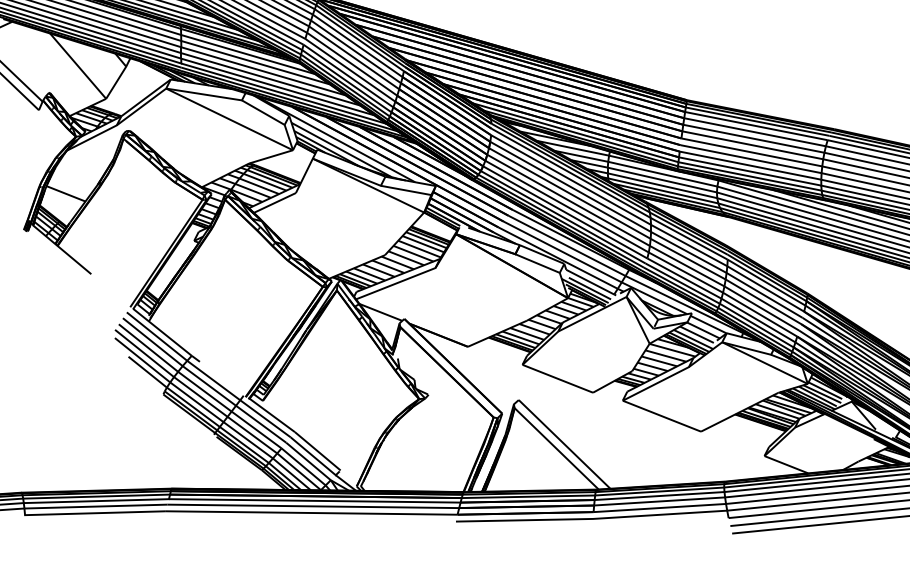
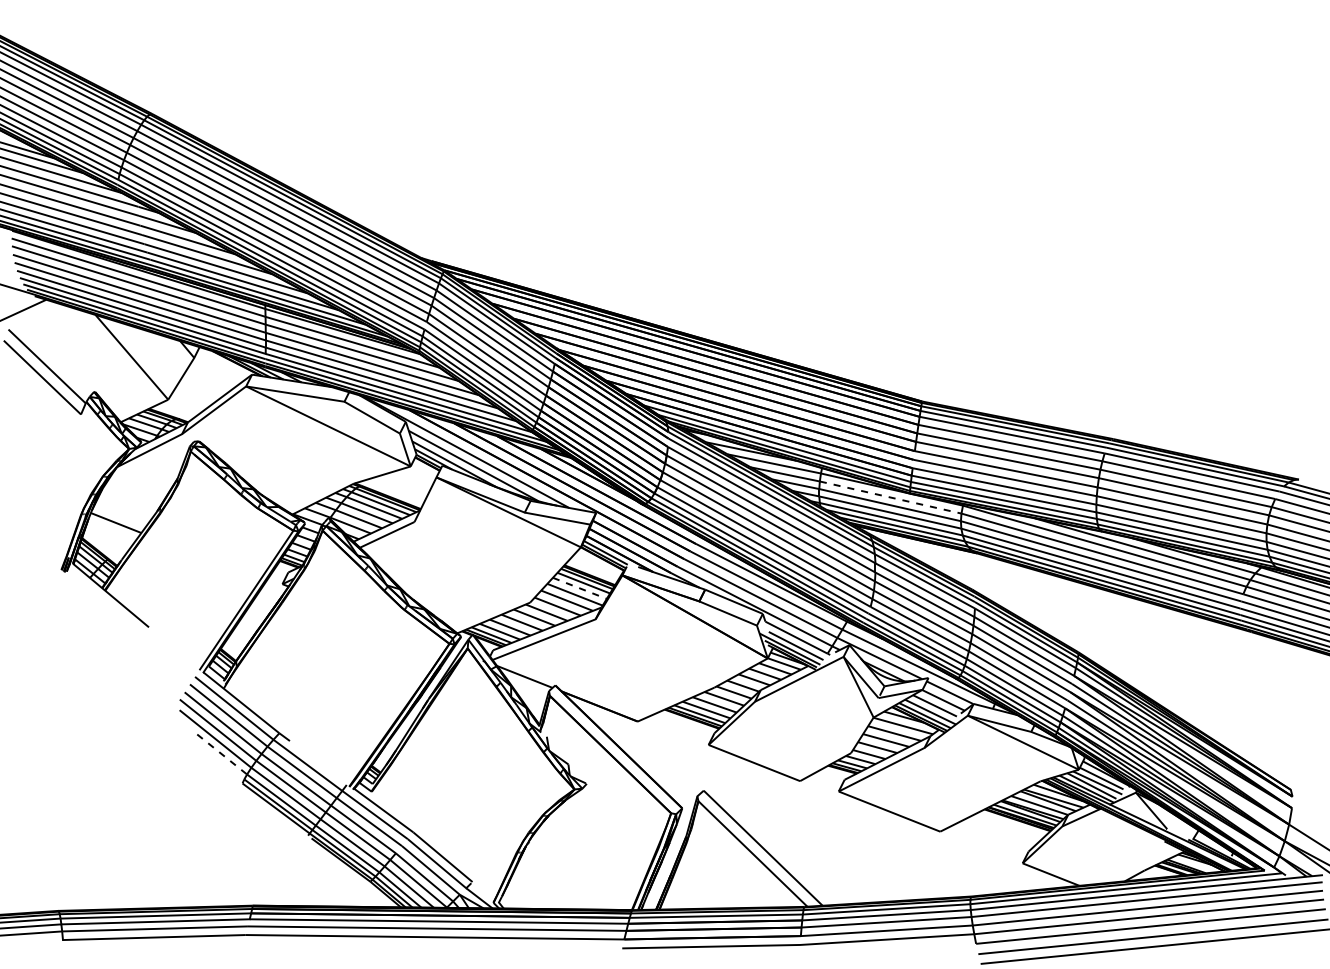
line: (662, 174) -> (890, 497), solid -> dashed
line: (423, 244) -> (579, 588), solid -> dashed
line: (147, 372) -> (222, 754), solid -> dashed

